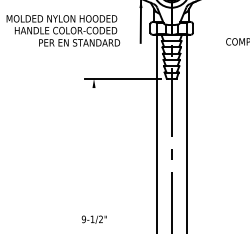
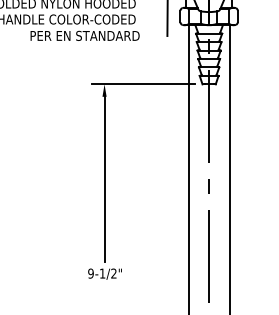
line: (94, 149) -> (105, 179), added

